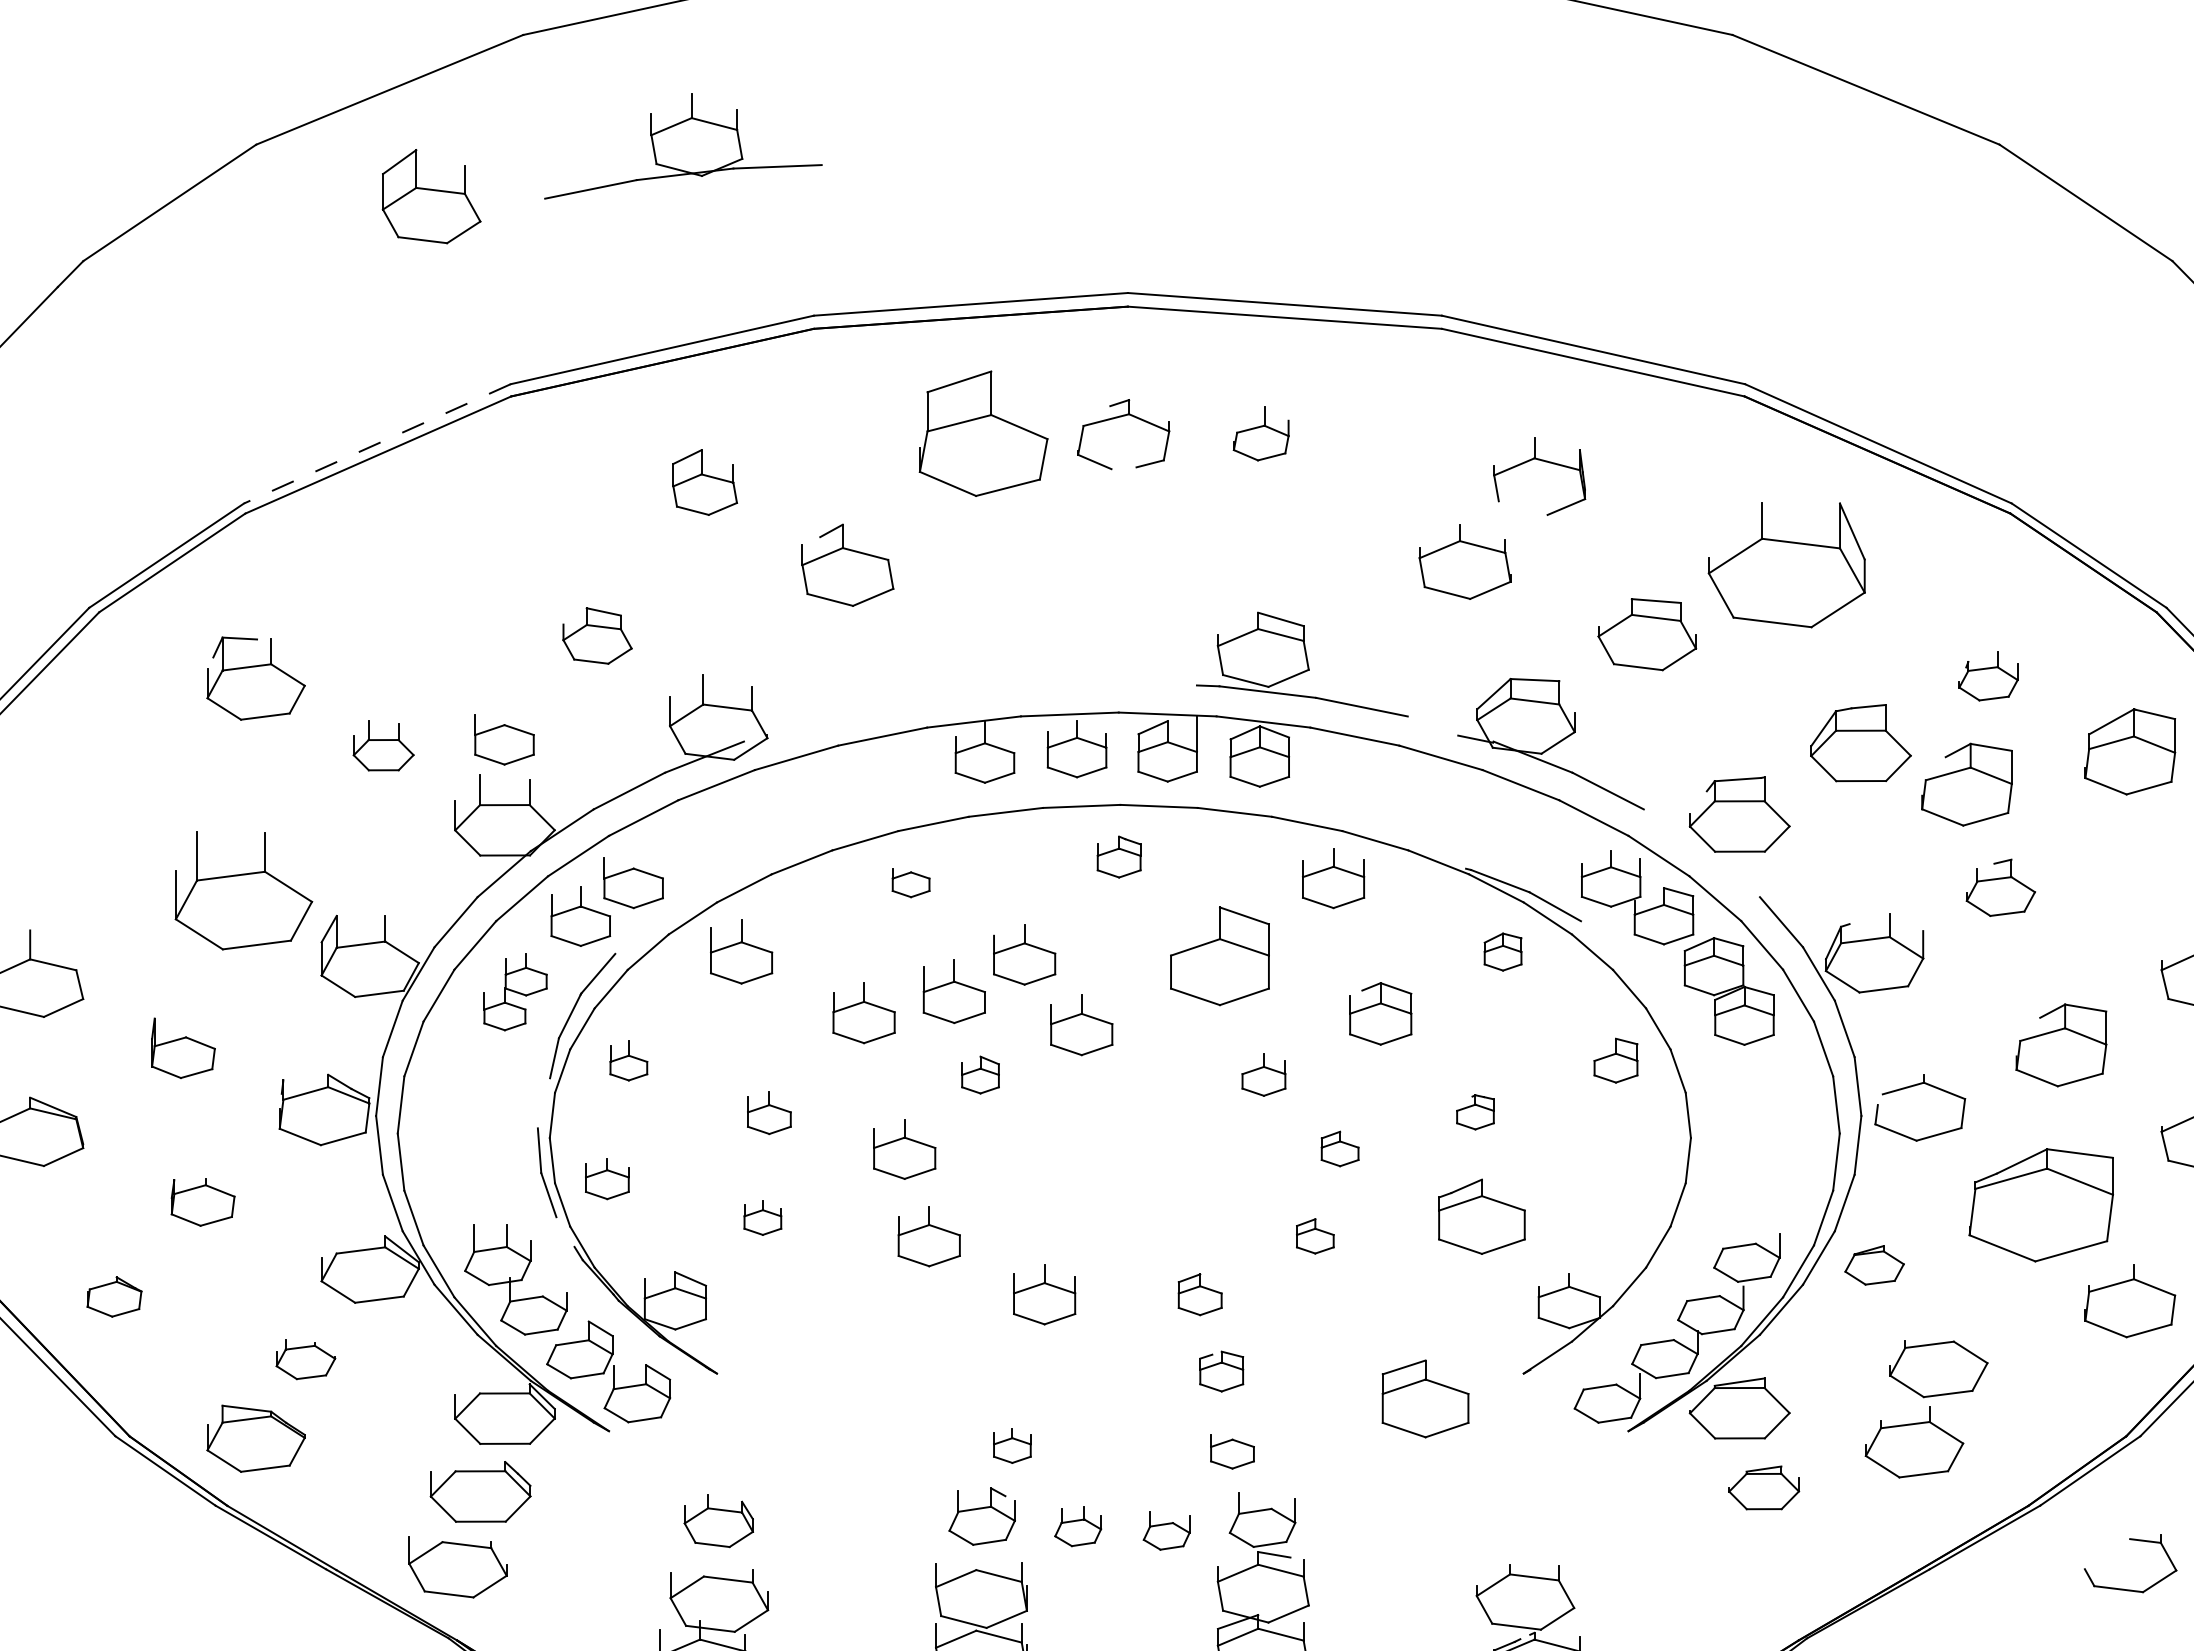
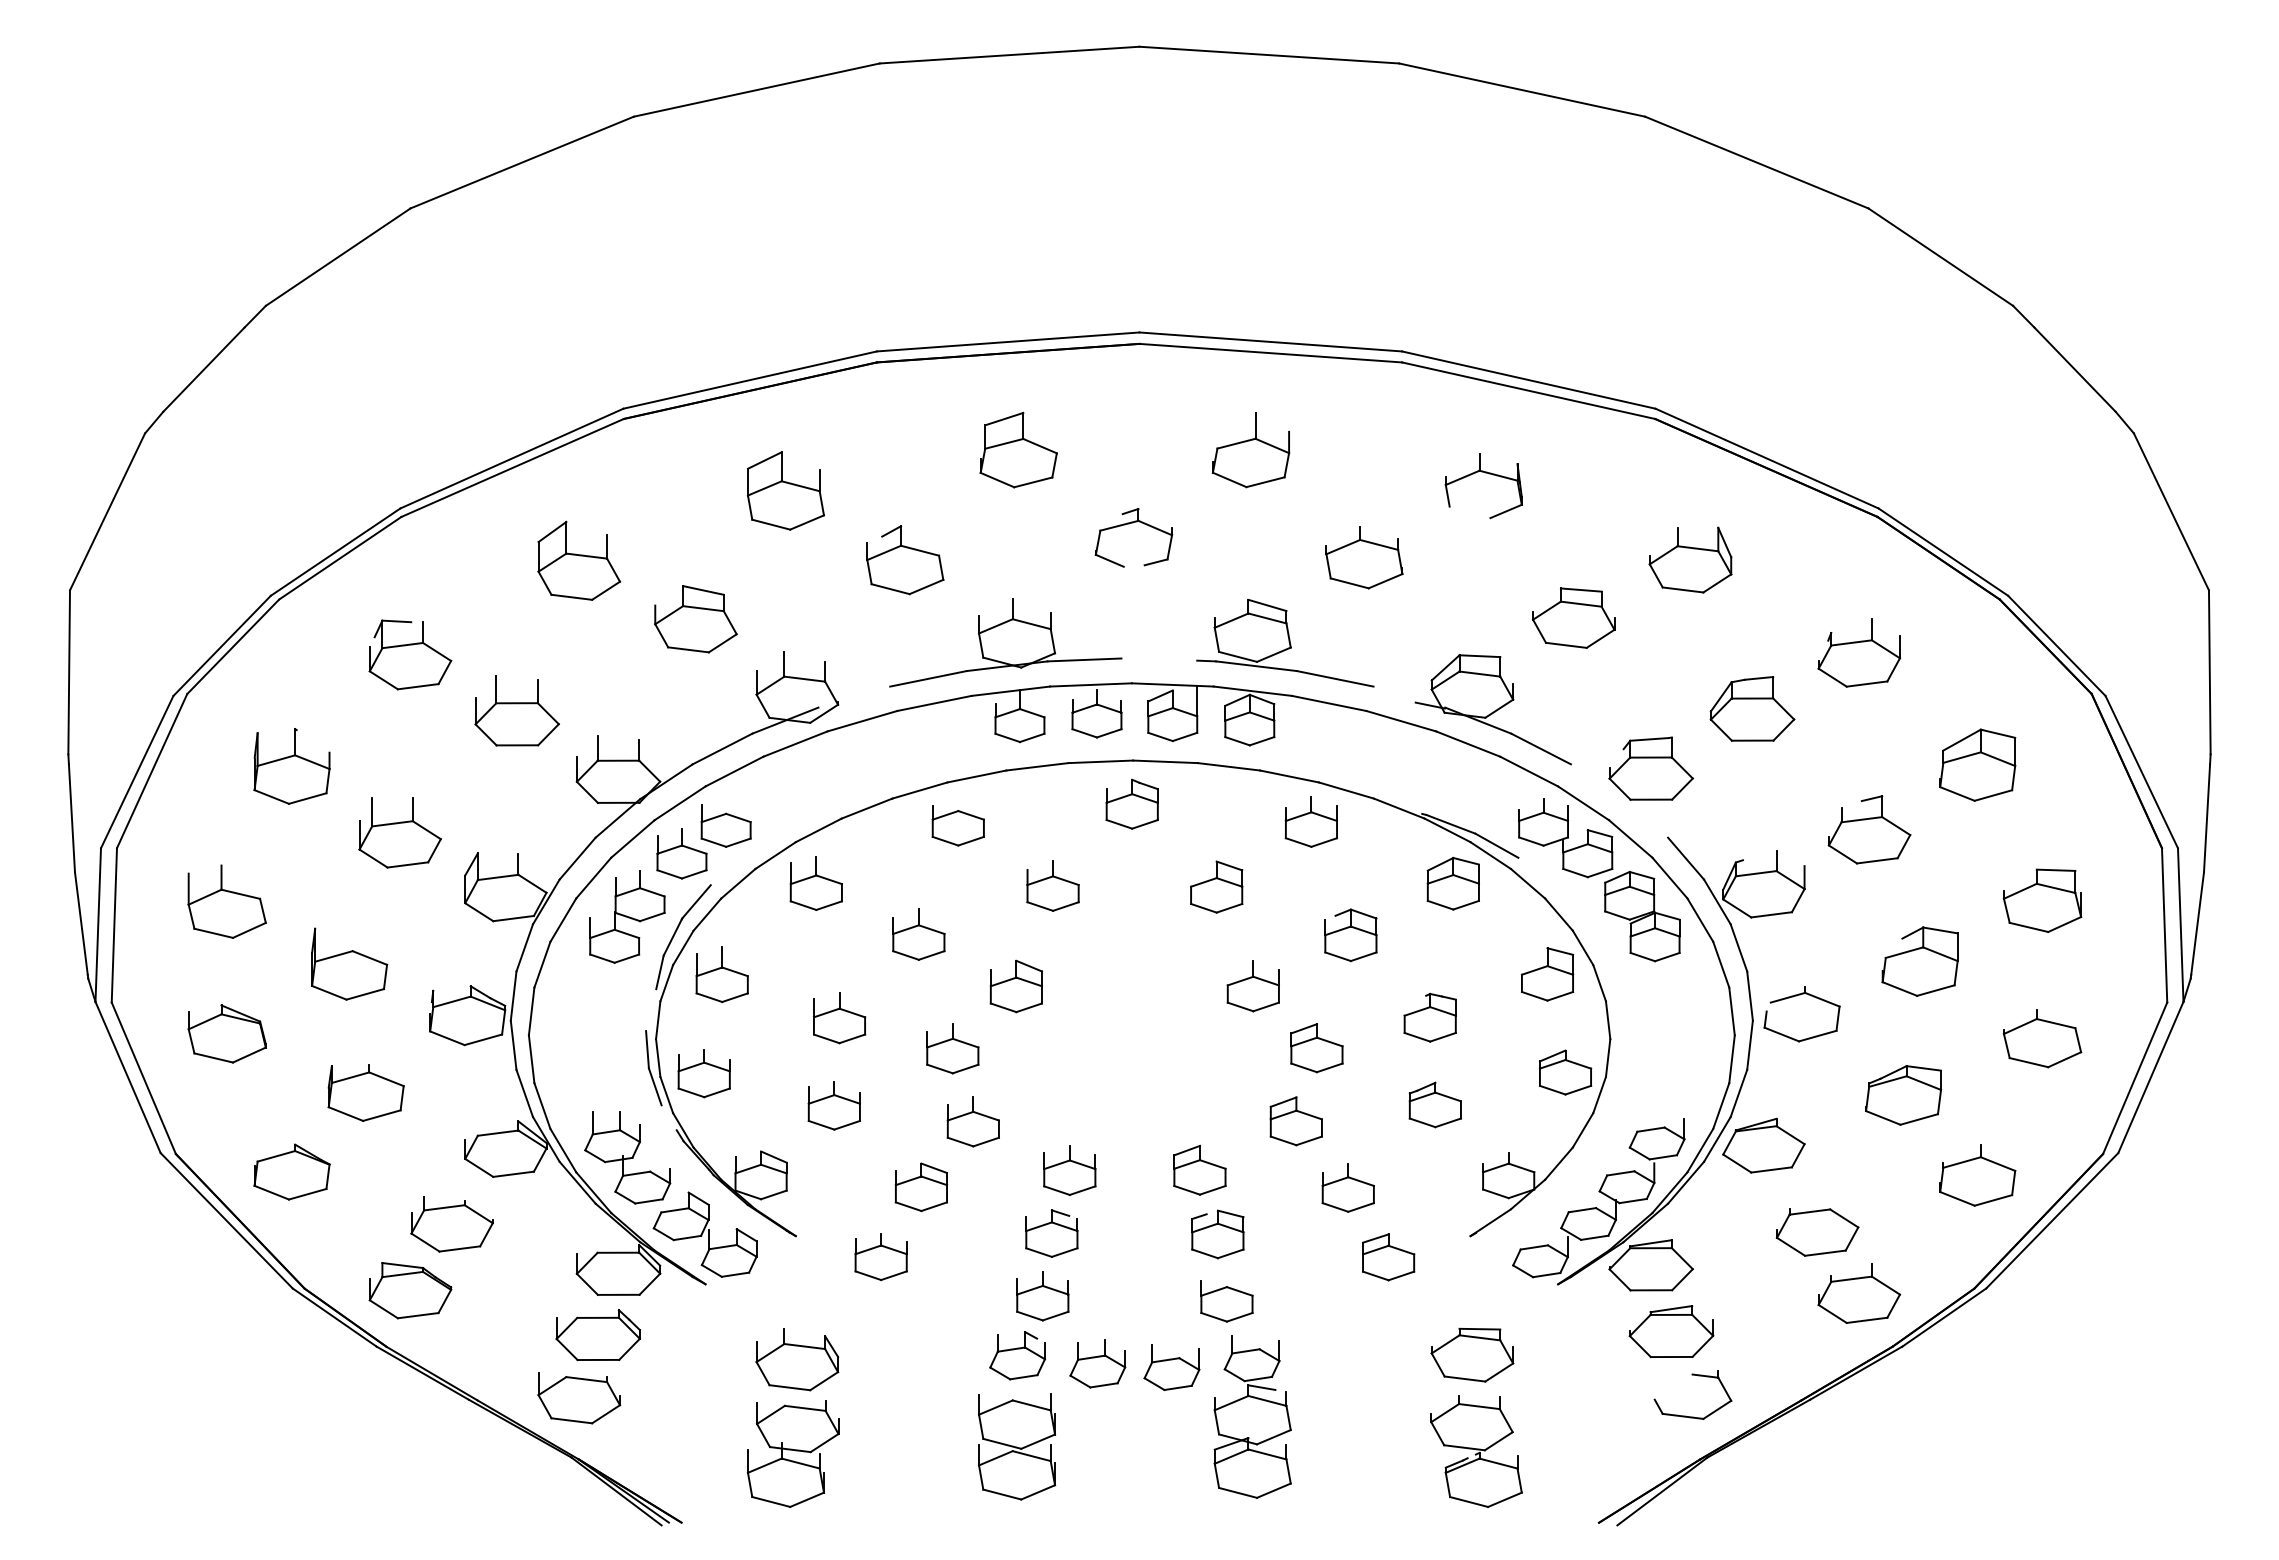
part: (683, 145) -> (1005, 642), moved
part: (431, 196) -> (579, 560), moved
part: (1118, 418) -> (1129, 524), moved
part: (983, 432) -> (1018, 449), size x0.71
part: (1260, 434) -> (1250, 450), size x1.67
line: (376, 443) -> (511, 458), dashed -> solid
part: (704, 481) -> (785, 490), size x1.43
part: (1465, 562) -> (1364, 557), moved
part: (1786, 564) -> (1690, 559), size x0.62
part: (596, 636) -> (695, 619), size x1.43
part: (1987, 675) -> (1858, 652), size x1.67
part: (503, 739) -> (617, 705), removed
part: (382, 745) -> (516, 710), size x1.67
part: (2130, 751) -> (1977, 764), moved
part: (1966, 784) -> (1840, 743), removed
part: (113, 812) -> (291, 766), added
part: (1118, 856) -> (1131, 803), size x1.43
part: (910, 882) -> (957, 825), size x1.67
part: (2000, 887) -> (1869, 829), size x1.43
part: (243, 890) -> (399, 832), size x0.71
part: (1502, 951) -> (1452, 883), size x1.67
part: (1219, 955) -> (1216, 886), size x0.62
part: (515, 991) -> (627, 916), size x1.43
part: (953, 991) -> (993, 916), removed
part: (1081, 1024) -> (1100, 944), removed
part: (183, 1047) -> (349, 963), size x1.43
part: (628, 1060) -> (721, 974), size x1.67
part: (1615, 1060) -> (1547, 974), size x1.43
part: (979, 1075) -> (1015, 986), size x1.67
part: (1263, 1075) -> (1252, 986), size x1.43
part: (1474, 1112) -> (1429, 1017), size x1.67
part: (769, 1113) -> (839, 1018), size x1.43
part: (1339, 1149) -> (1316, 1048), size x1.67
part: (1637, 1177) -> (1565, 1072), added
part: (606, 1179) -> (703, 1073), size x1.43
part: (202, 1201) -> (365, 1092), size x1.43
part: (2041, 1205) -> (1903, 1095), size x0.62
part: (1480, 1216) -> (1434, 1104), size x0.71
part: (762, 1217) -> (833, 1105), size x1.67
part: (1314, 1236) -> (1295, 1121), size x1.67
part: (1874, 1265) -> (1763, 1145), size x1.67
part: (1199, 1293) -> (1199, 1169), size x1.43
part: (113, 1296) -> (291, 1171), size x1.67
part: (866, 1314) -> (920, 1186), added
part: (1376, 1315) -> (1347, 1187), added
part: (305, 1359) -> (451, 1224), size x1.67
part: (1022, 1370) -> (1051, 1233), added
part: (1221, 1371) -> (1217, 1234), size x1.43
part: (818, 1399) -> (880, 1257), added
part: (1425, 1399) -> (1388, 1257), size x0.71
part: (1914, 1442) -> (1859, 1293), moved
part: (1011, 1445) -> (1042, 1296), size x1.67
part: (1231, 1451) -> (1226, 1301), size x1.43
part: (1764, 1487) -> (1671, 1331), size x1.43
part: (1526, 1515) -> (1472, 1354), added
part: (718, 1521) -> (797, 1359), size x1.43
part: (1077, 1525) -> (1097, 1363), size x1.43
part: (1166, 1530) -> (1171, 1367), size x1.43
part: (2137, 1541) -> (1698, 1376), moved

